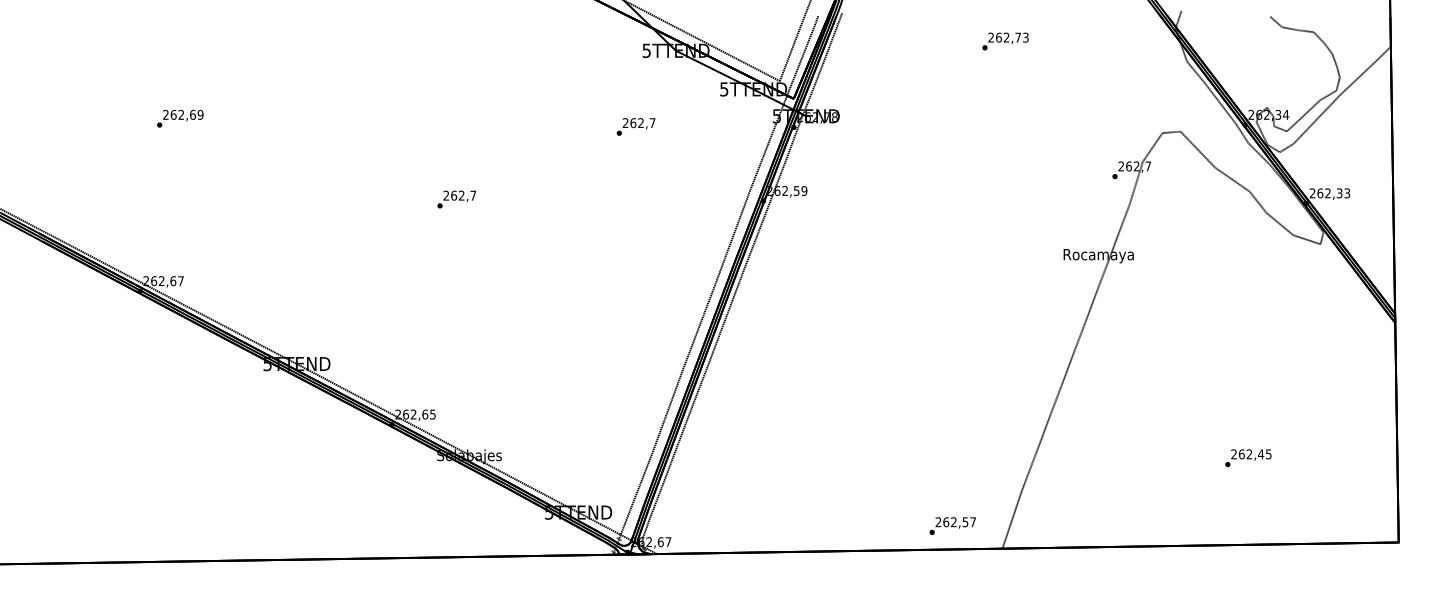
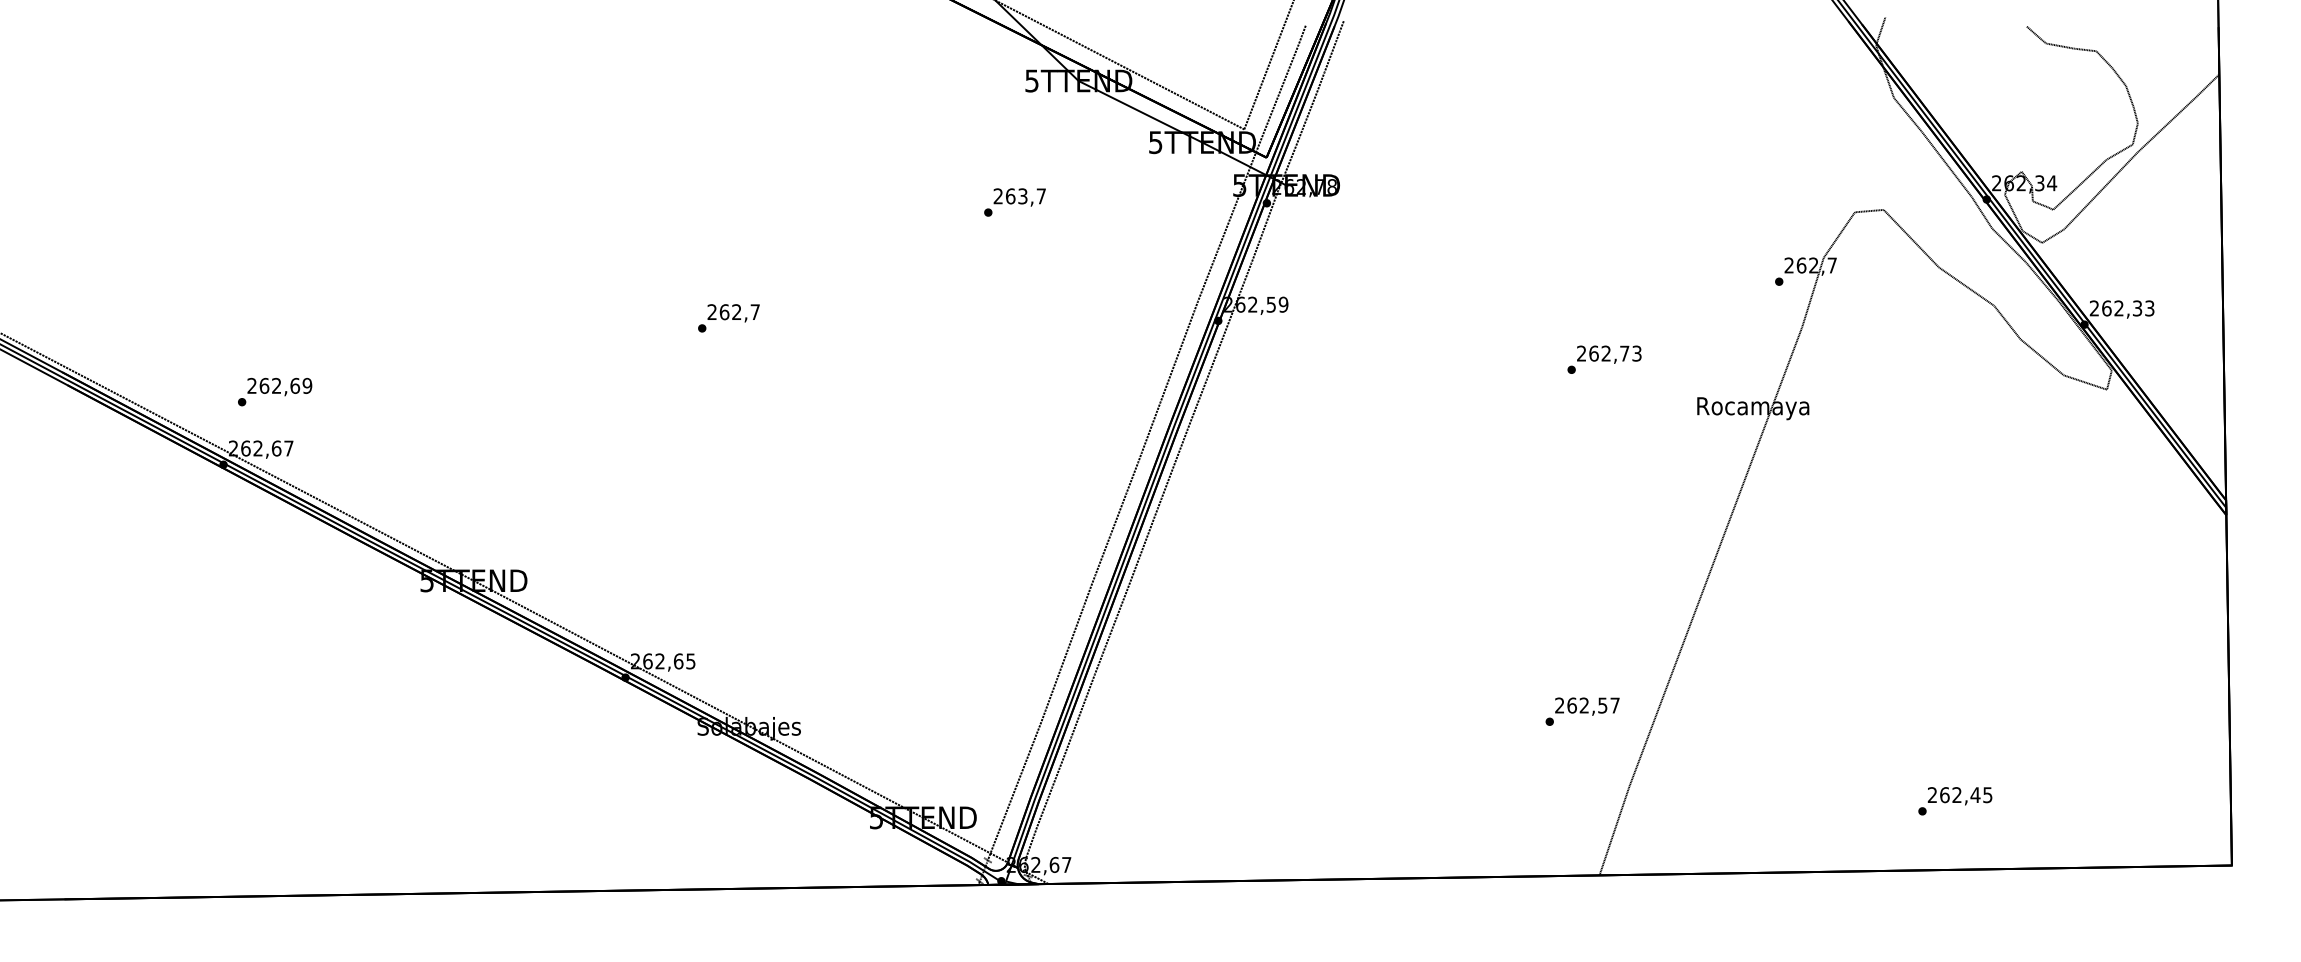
text: (1005, 41) -> (1604, 359), moved
text: (180, 118) -> (275, 391), moved
text: (640, 123) -> (1022, 196), 262,7 -> 263,7
text: (1248, 458) -> (1955, 801), moved
text: (952, 525) -> (1582, 710), moved

